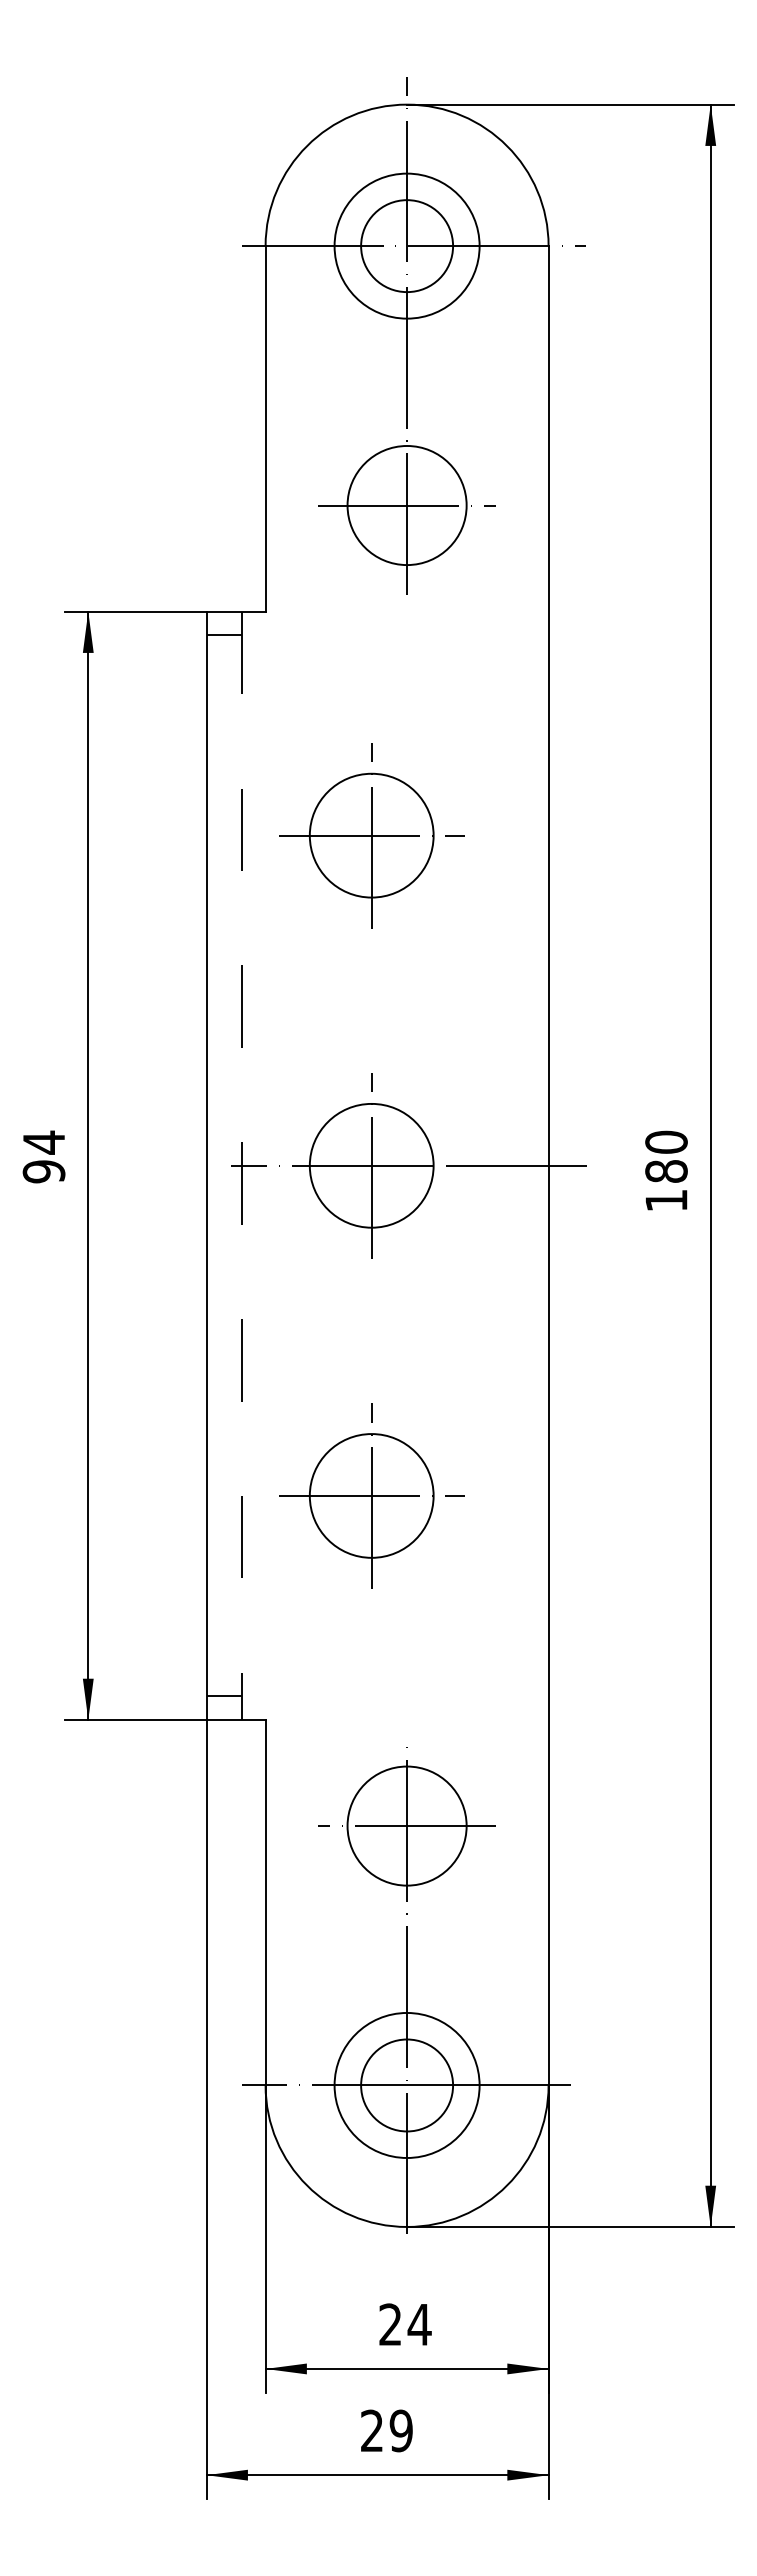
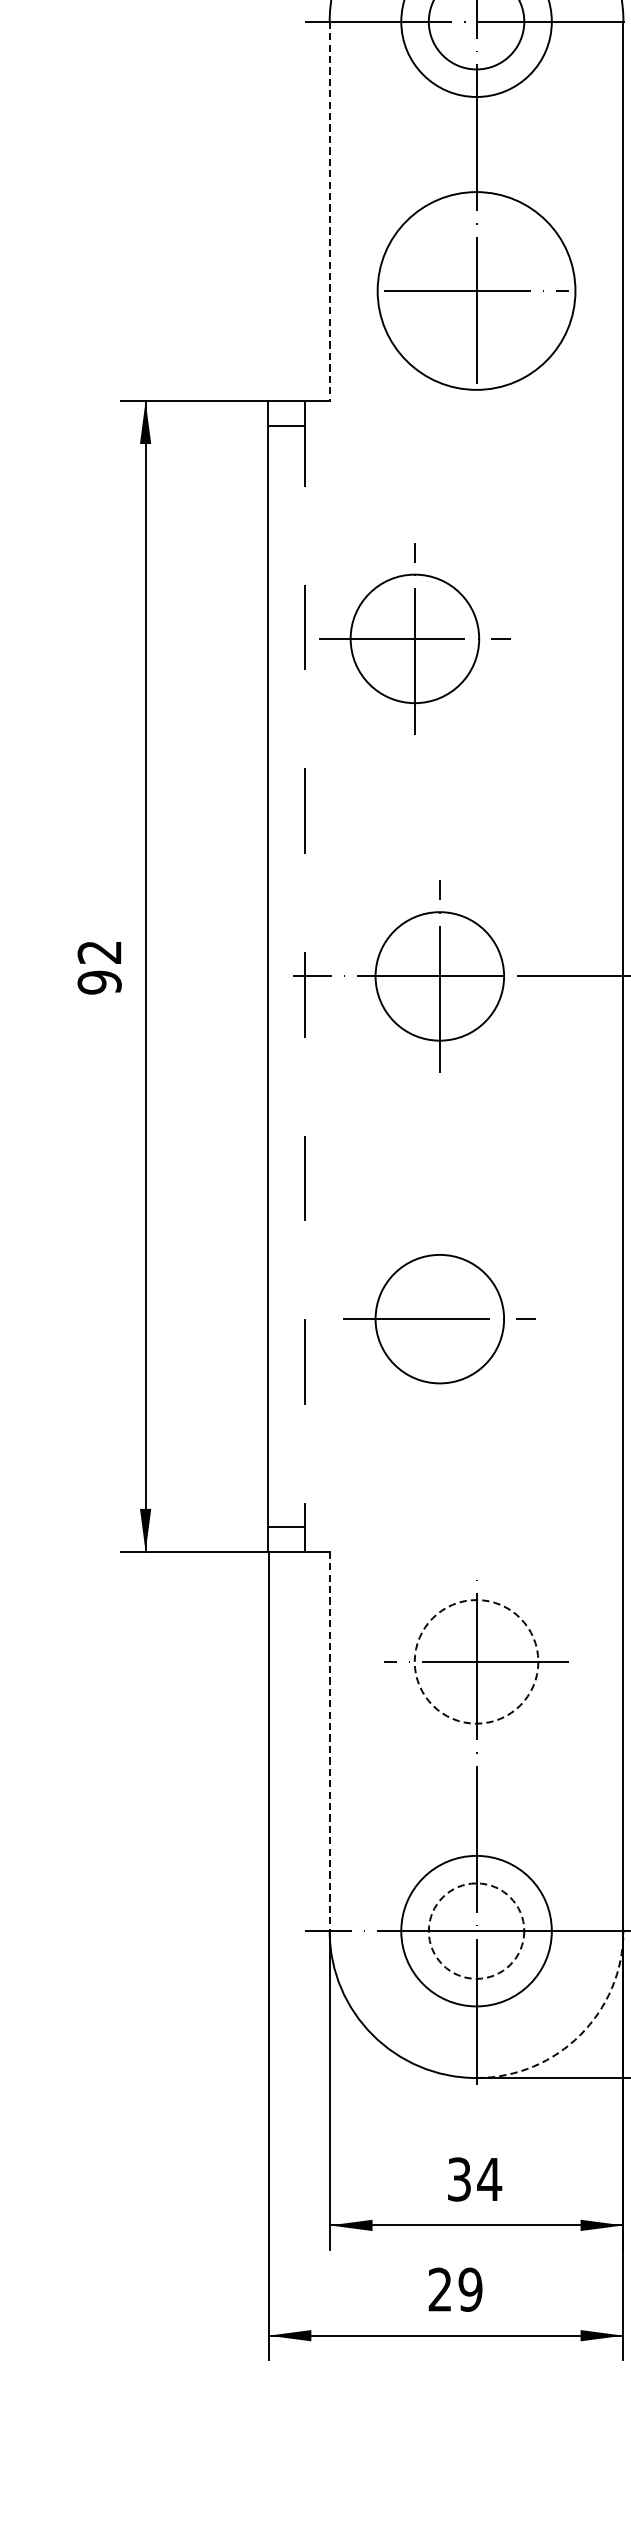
line: (265, 428) -> (329, 211), solid -> dashed
circle: (406, 505) -> (475, 290), size x1.6
part: (371, 835) -> (414, 638), moved
text: (43, 1142) -> (99, 952), 94 -> 92
line: (371, 1495) -> (439, 1318), removed
circle: (406, 1825) -> (475, 1661), solid -> dashed
line: (265, 1902) -> (329, 1741), solid -> dashed
circle: (407, 2085) -> (476, 1931), solid -> dashed
arc: (507, 2185) -> (580, 2034), solid -> dashed
text: (390, 2324) -> (459, 2179), 24 -> 34

